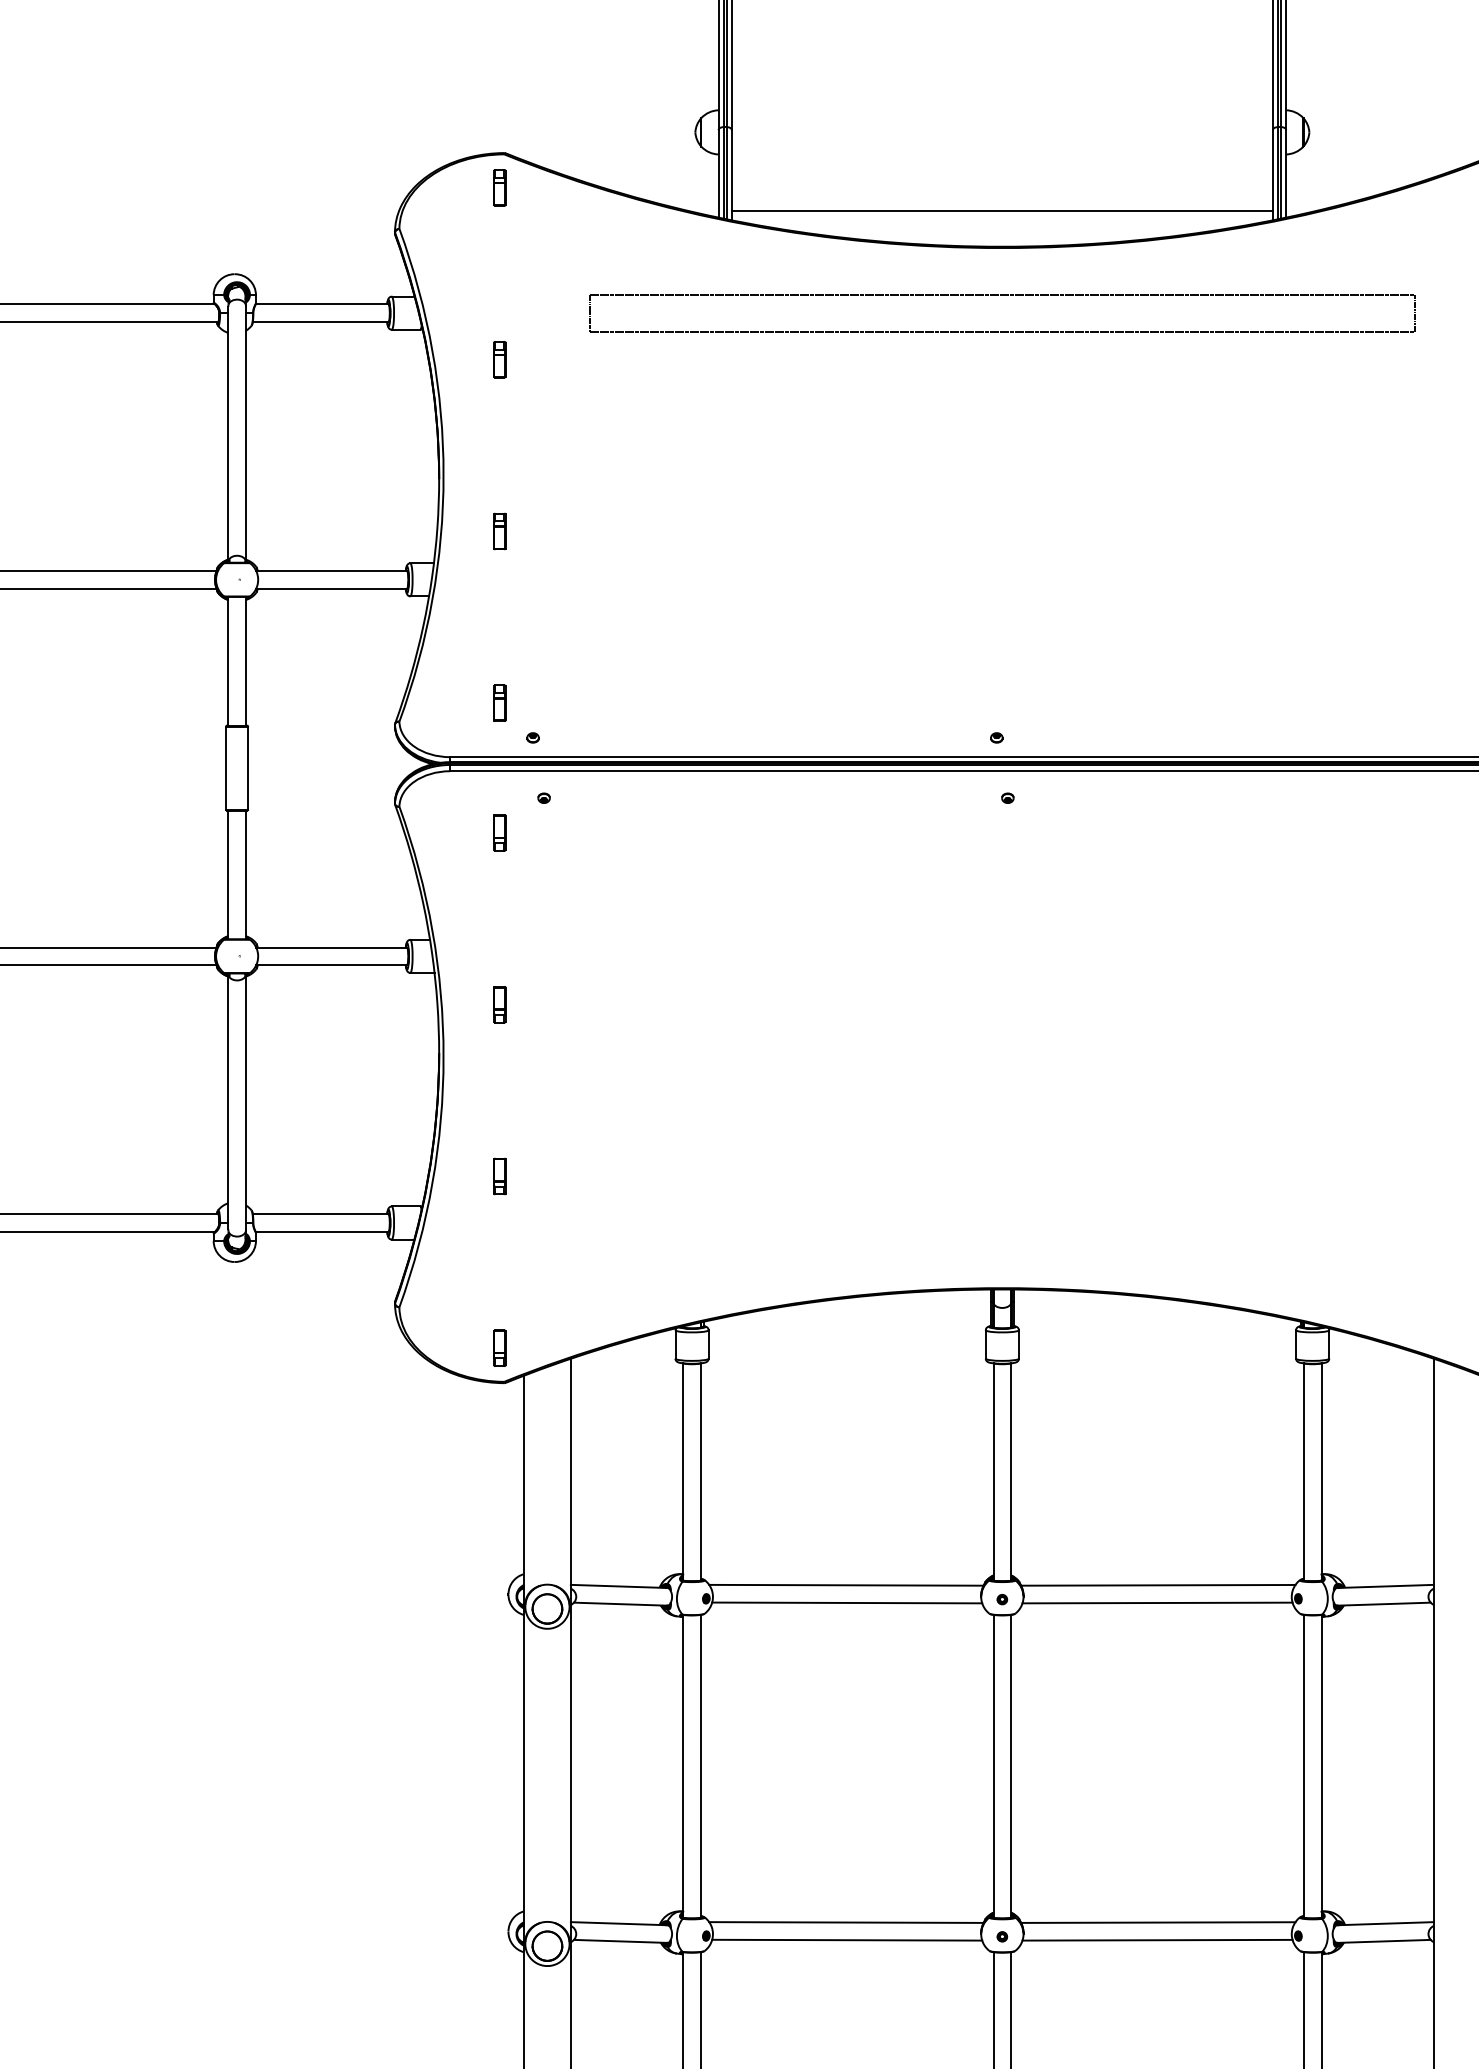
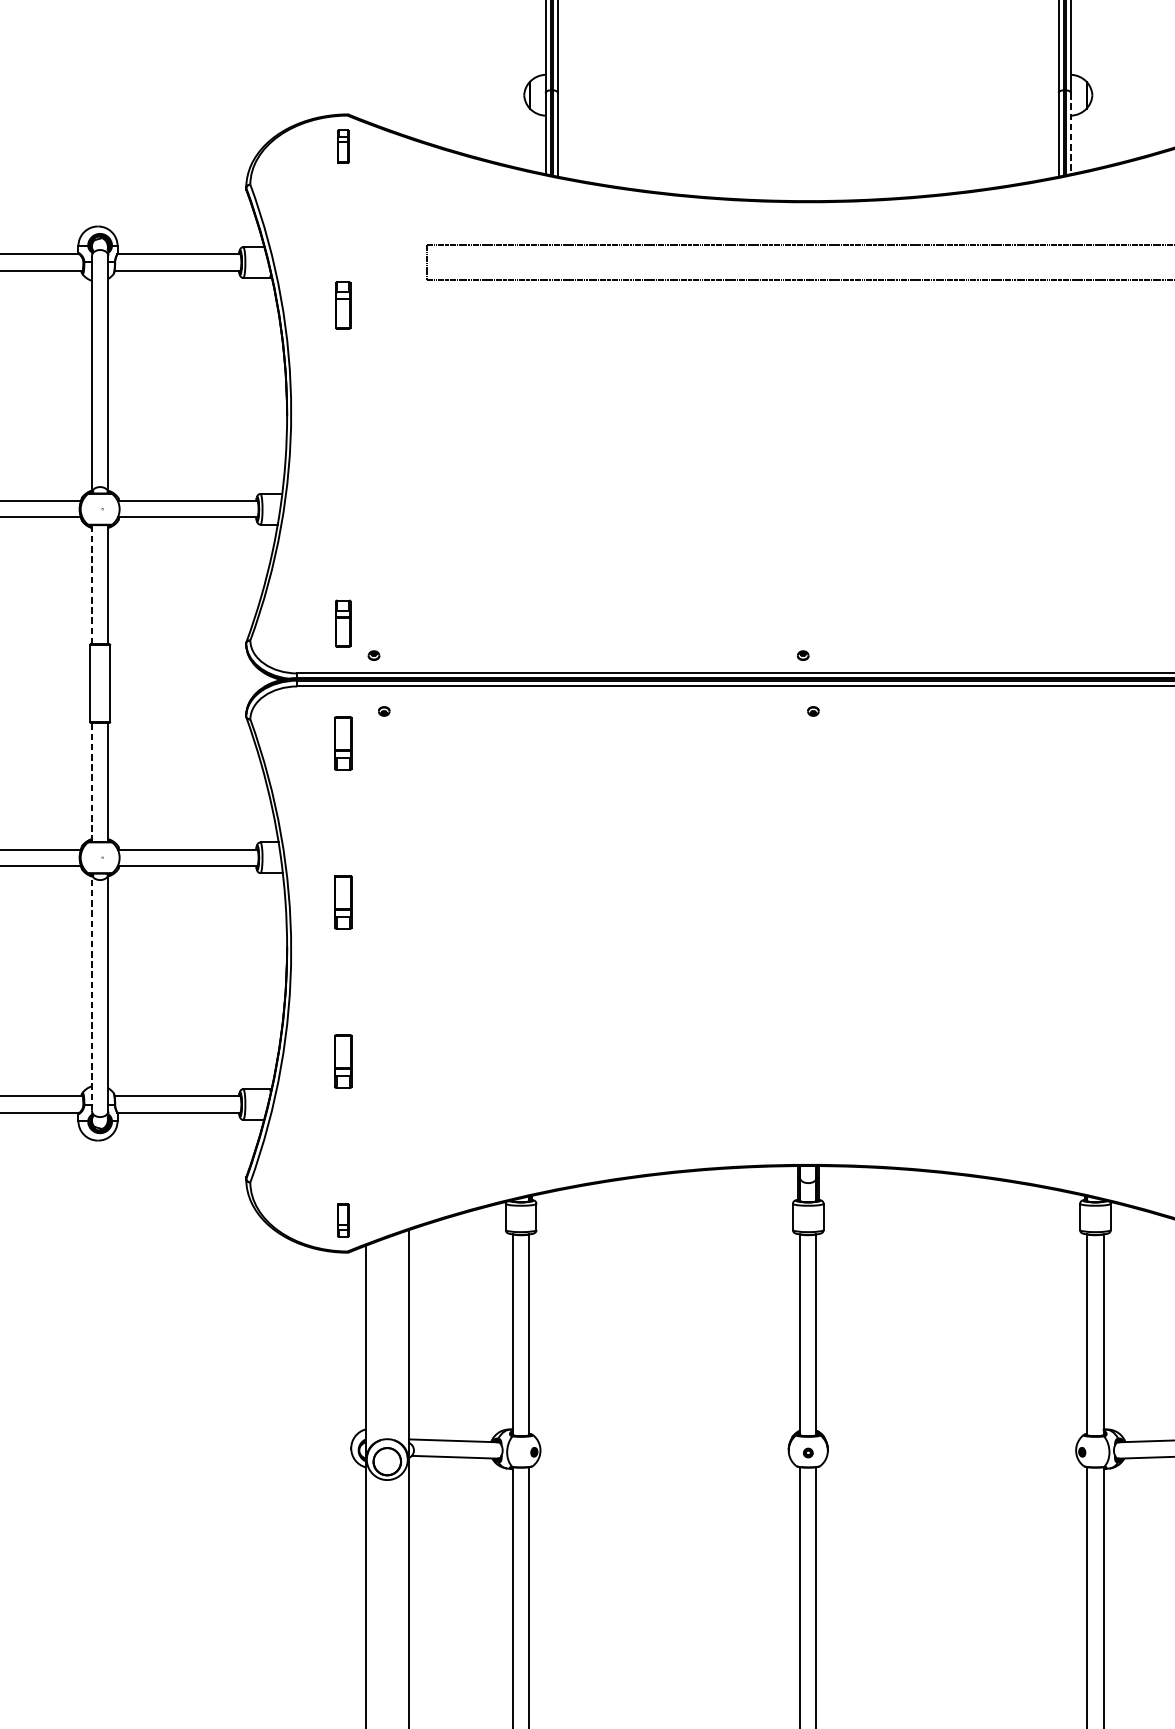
line: (1286, 173) -> (1071, 133), solid -> dashed
line: (1001, 211) -> (807, 168), removed
part: (499, 359) -> (342, 305), size x1.4
part: (499, 531) -> (342, 464), removed
line: (228, 660) -> (92, 583), solid -> dashed
part: (499, 702) -> (342, 622), size x1.4
part: (499, 832) -> (342, 743), size x1.6
line: (228, 874) -> (92, 782), solid -> dashed
part: (499, 1004) -> (342, 902), size x1.6
line: (228, 1102) -> (92, 993), solid -> dashed
part: (499, 1176) -> (342, 1061), size x1.6
line: (846, 1584) -> (664, 1439), removed
line: (1158, 1584) -> (952, 1439), removed
line: (847, 1602) -> (664, 1455), removed
line: (1157, 1602) -> (951, 1455), removed

